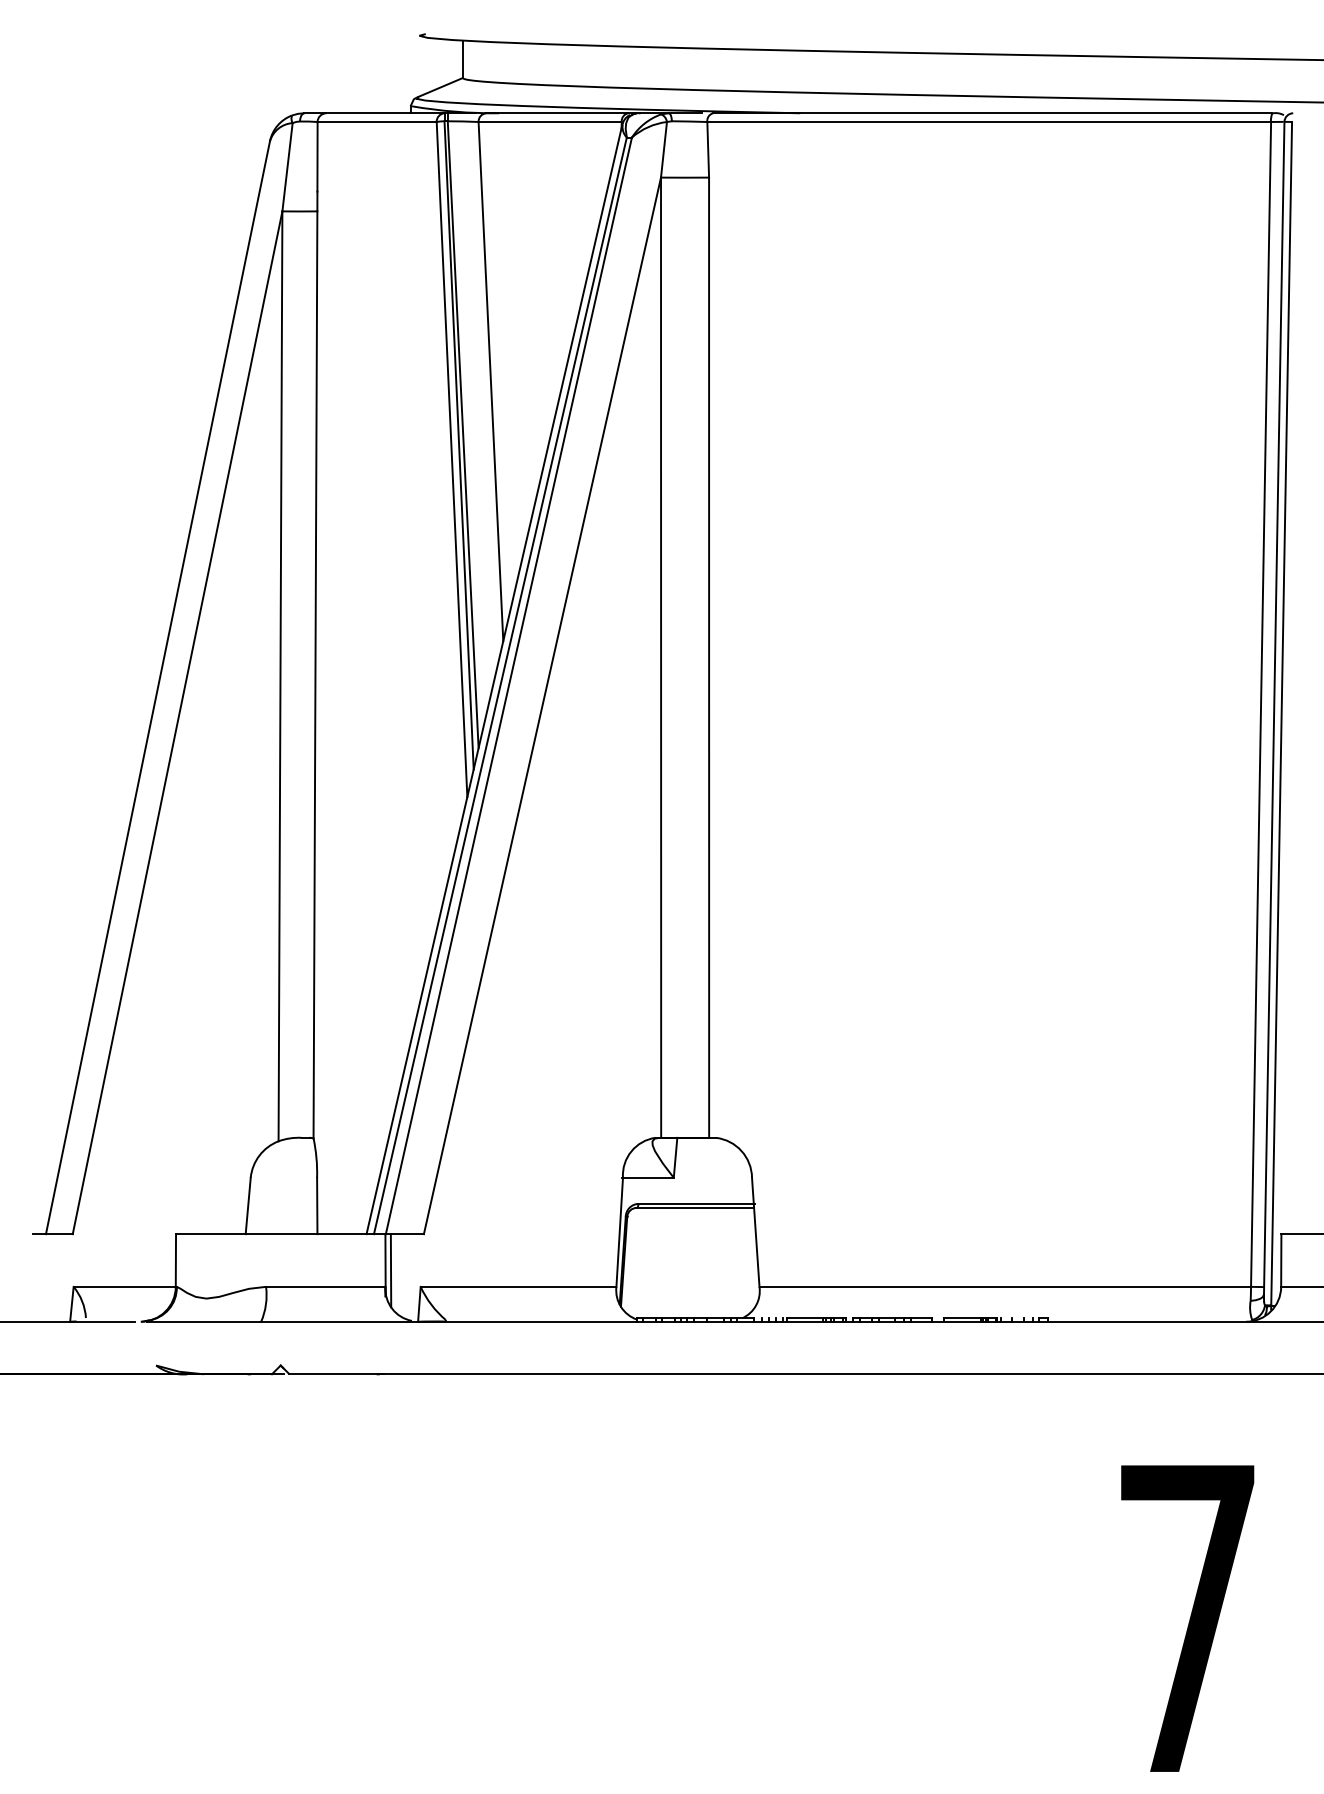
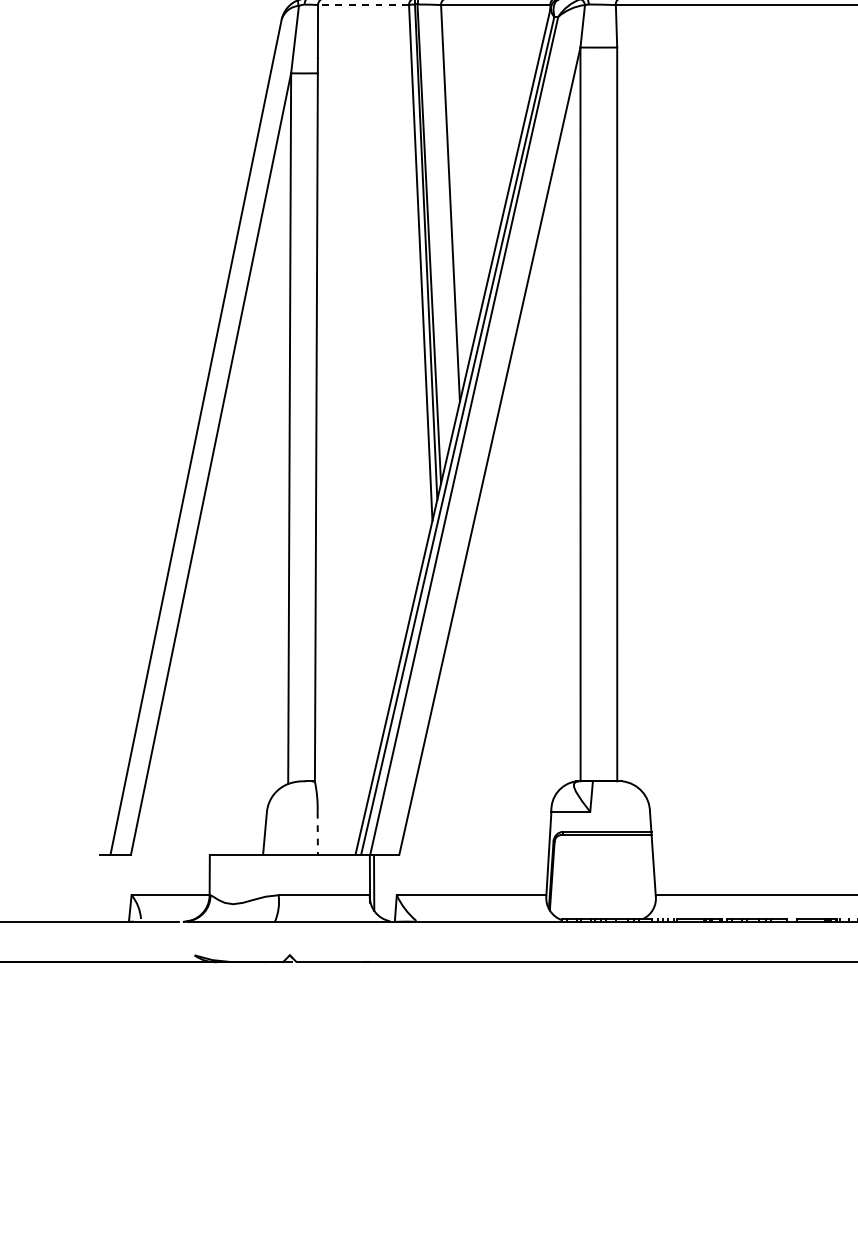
line: (377, 122) -> (363, 5), solid -> dashed
line: (317, 1206) -> (317, 833), solid -> dashed

